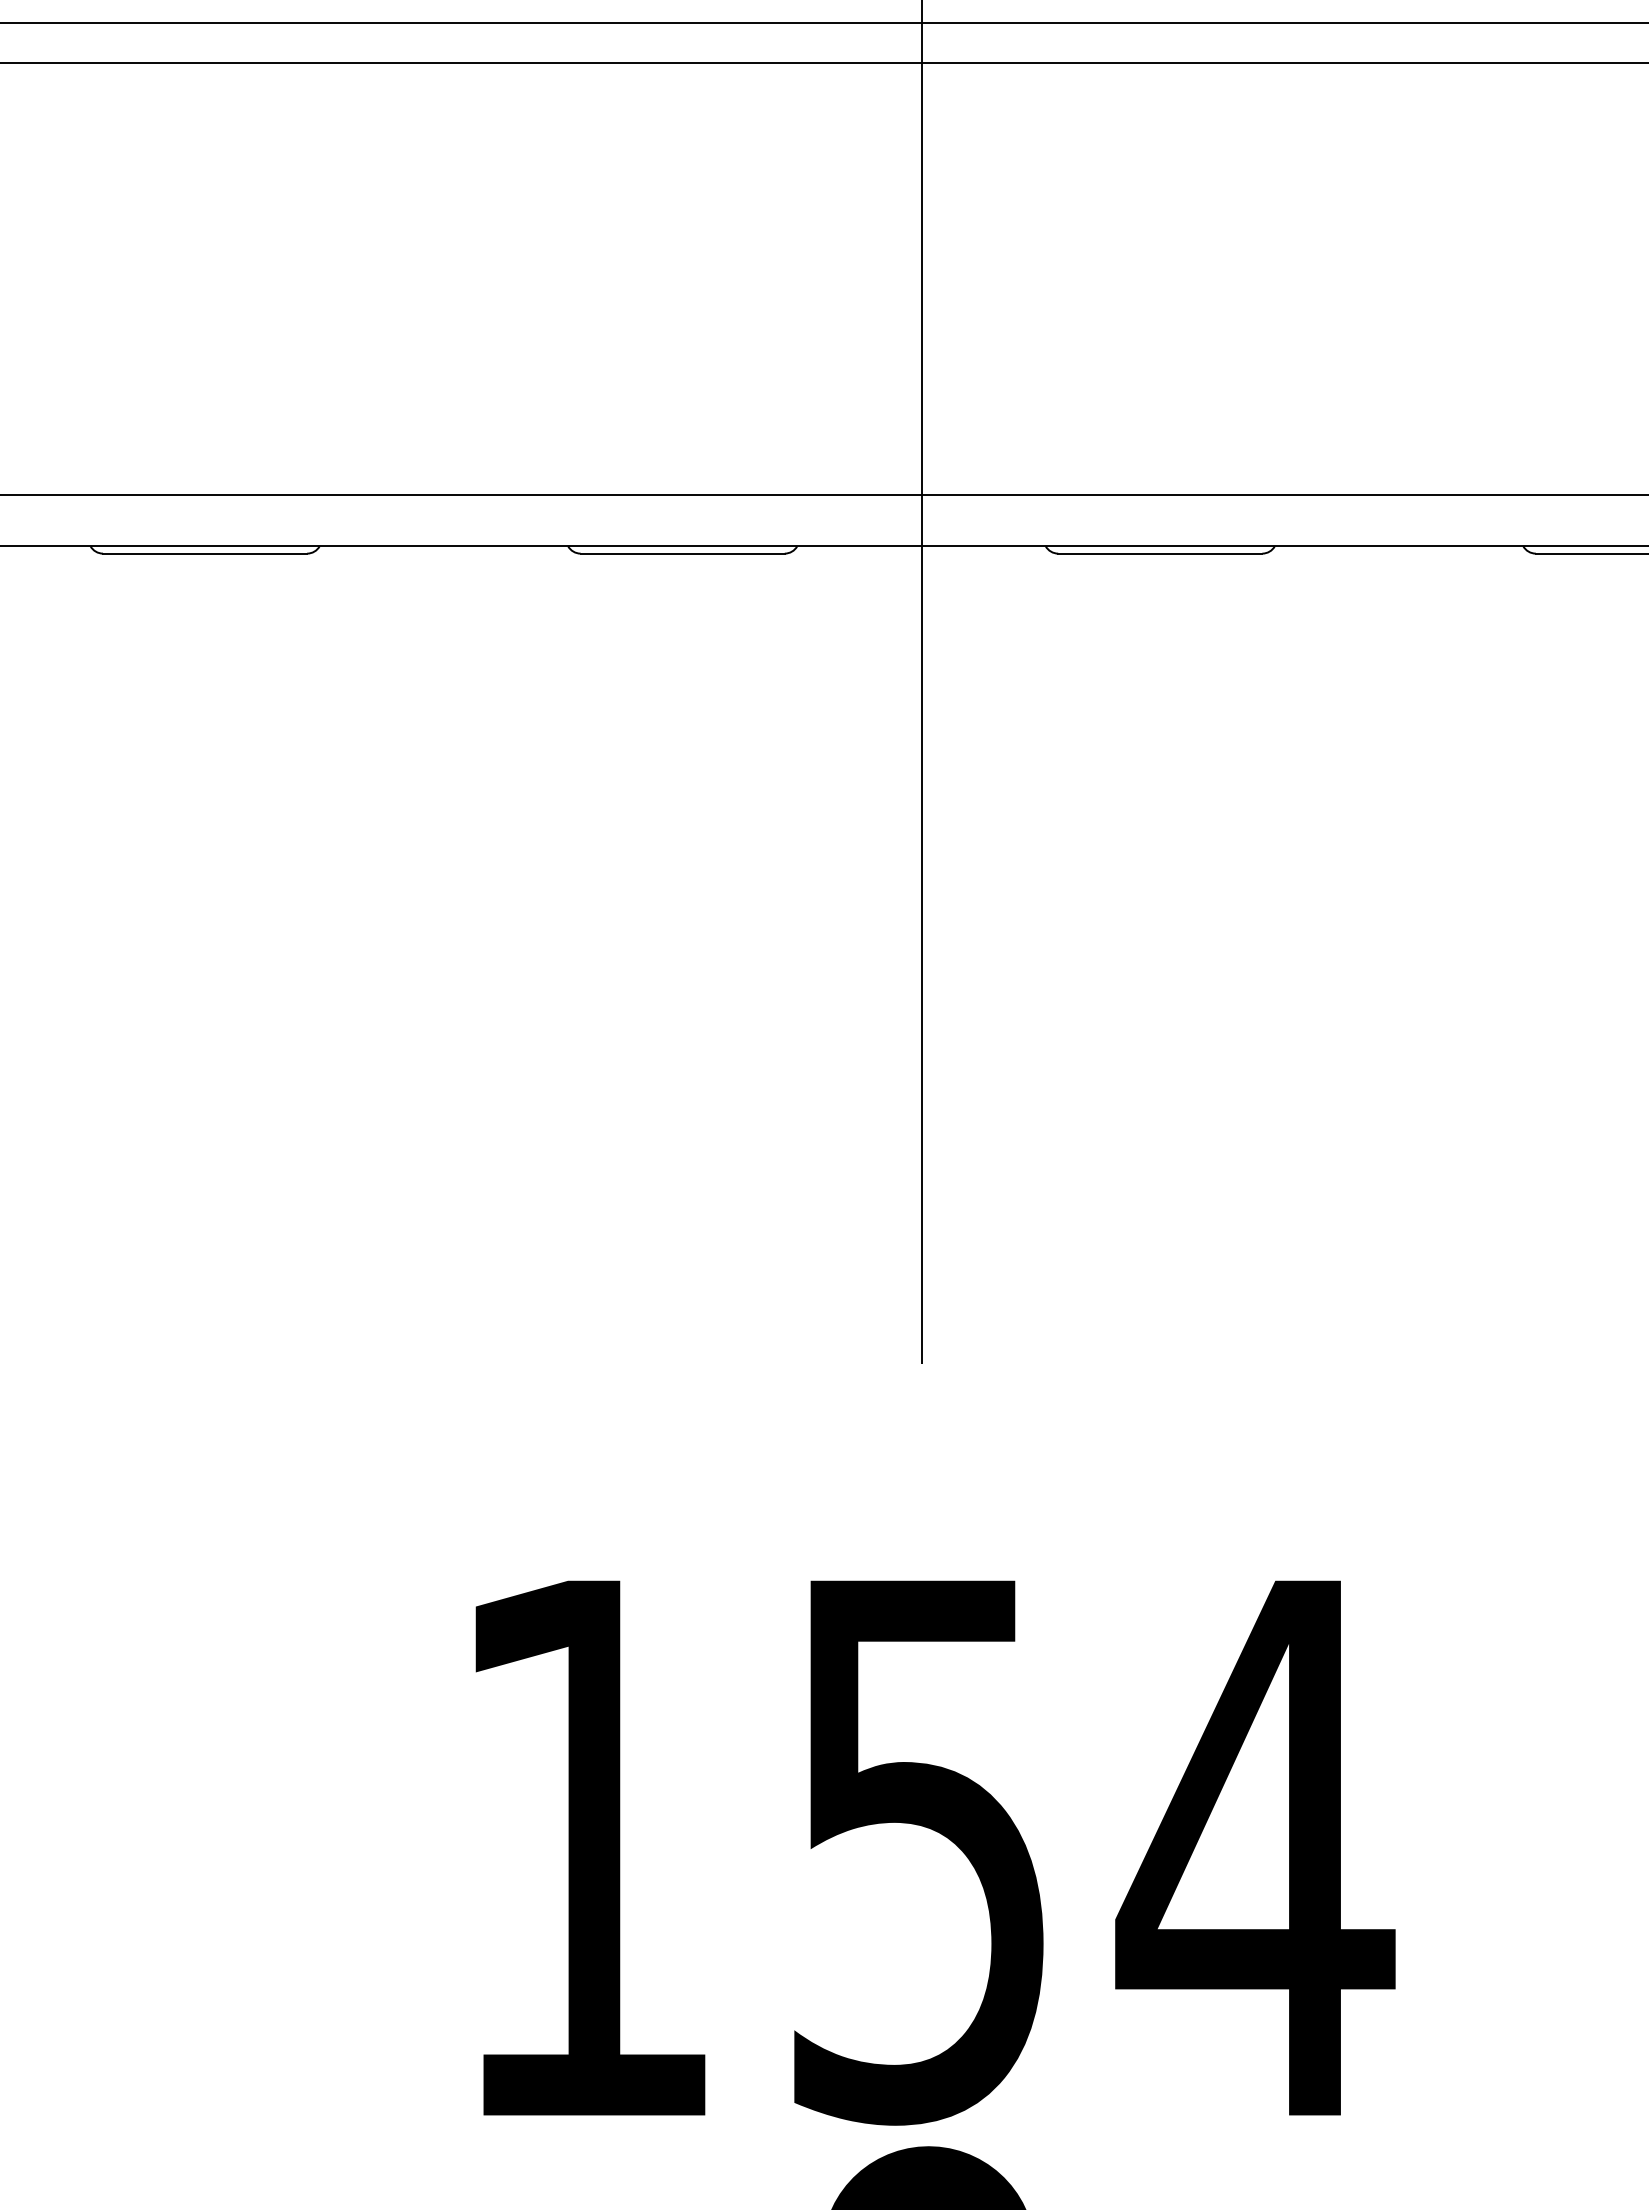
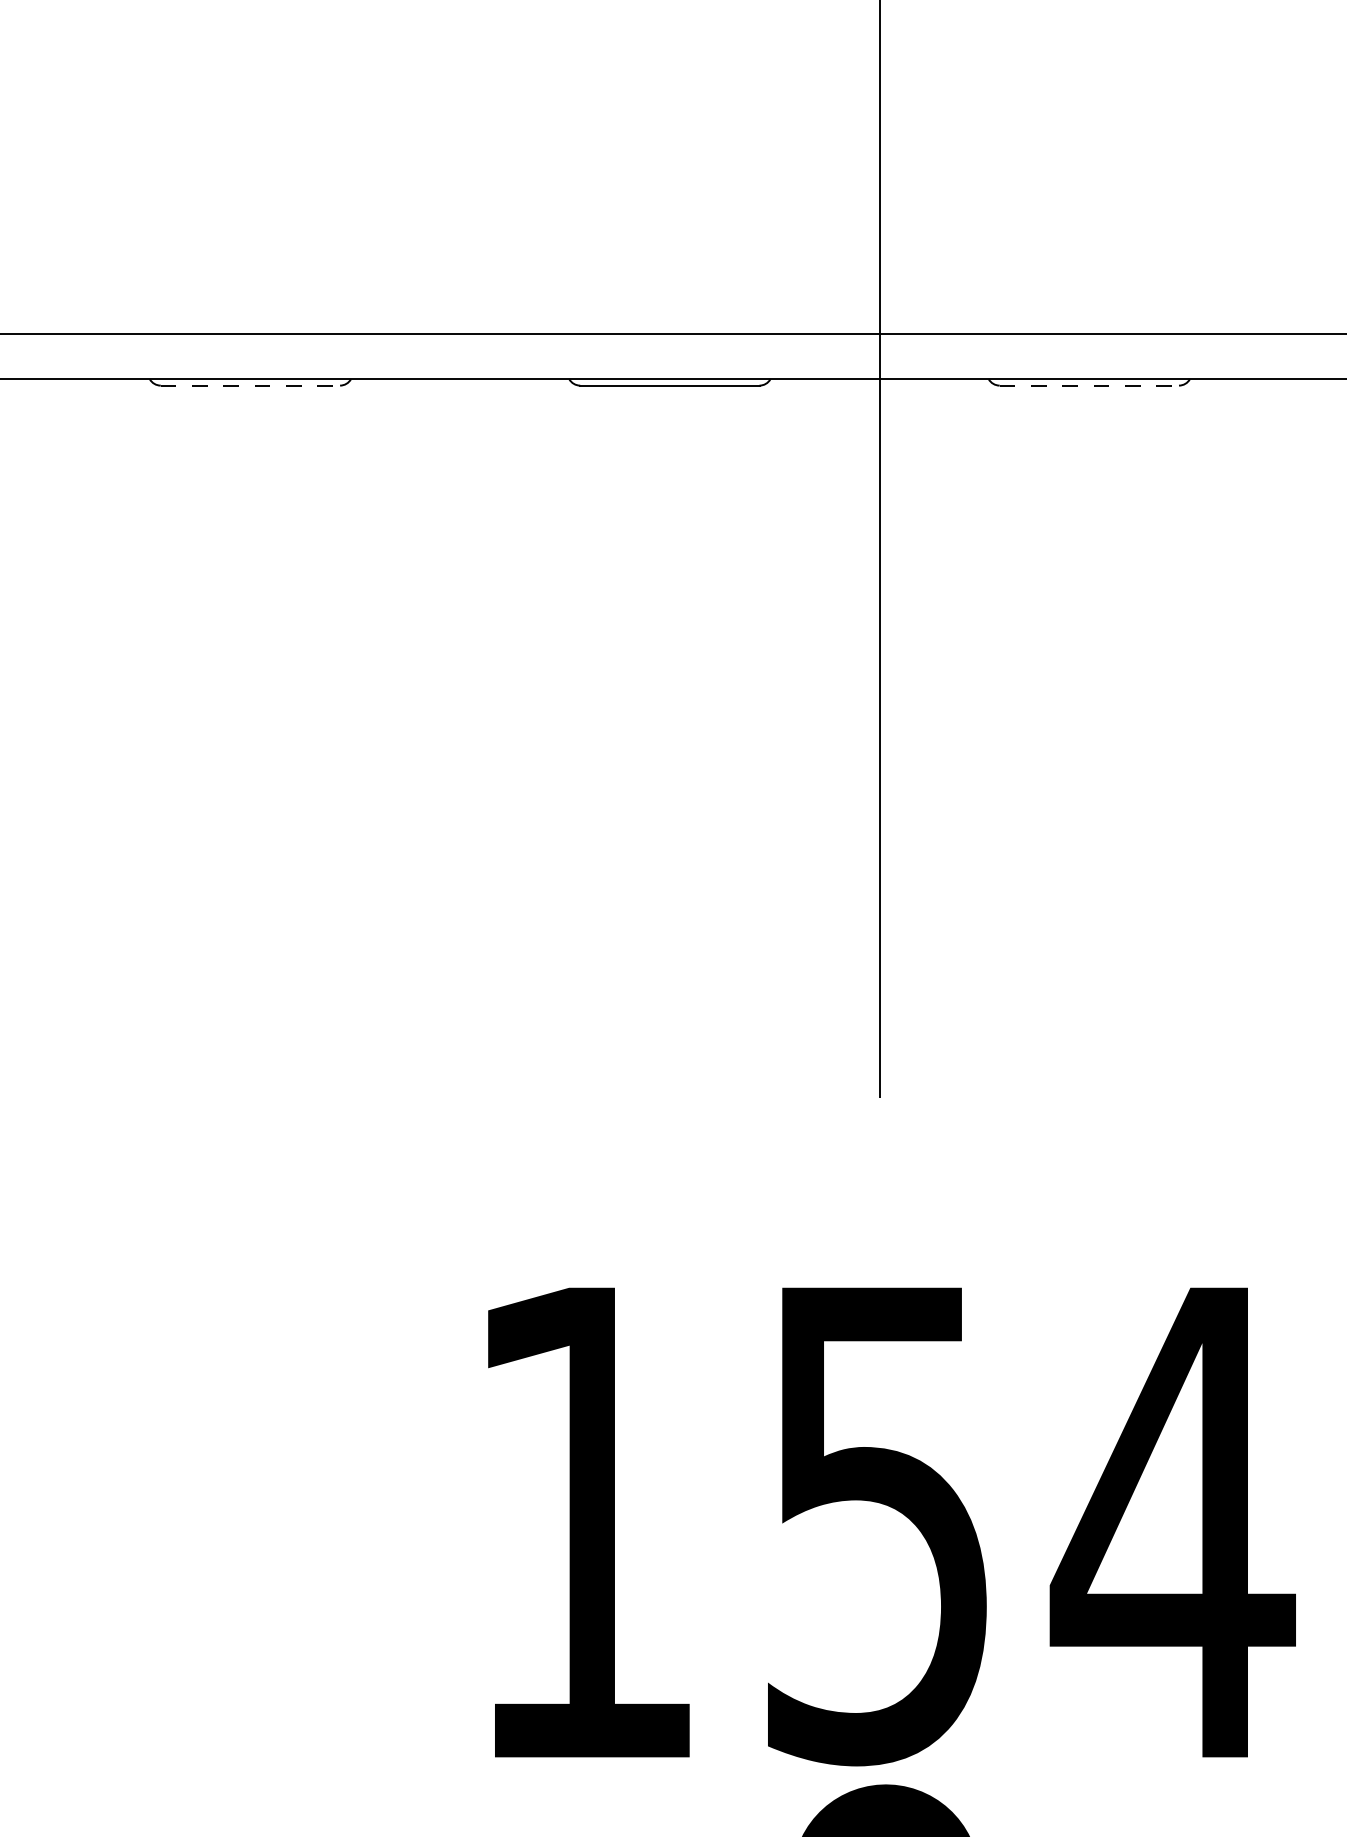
line: (205, 553) -> (250, 385), solid -> dashed
line: (1160, 553) -> (1089, 385), solid -> dashed

